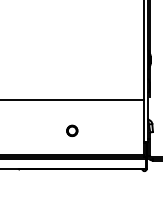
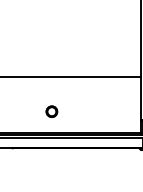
part: (72, 130) -> (52, 111), moved

